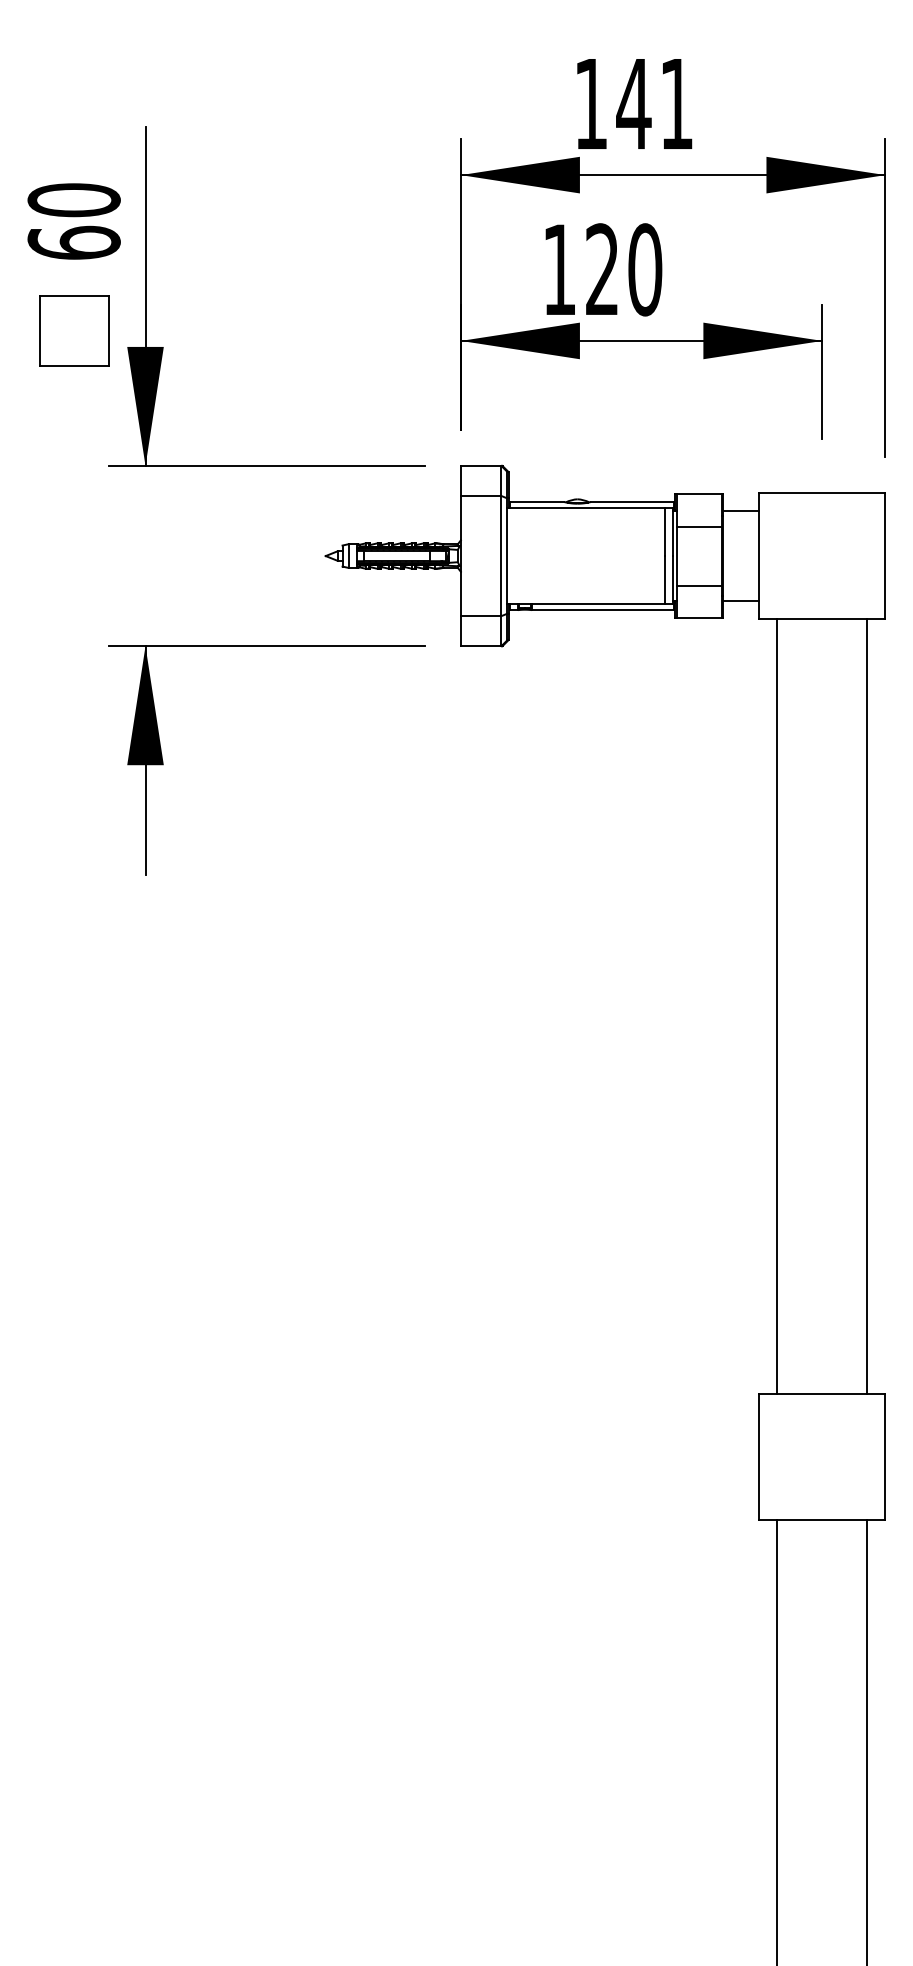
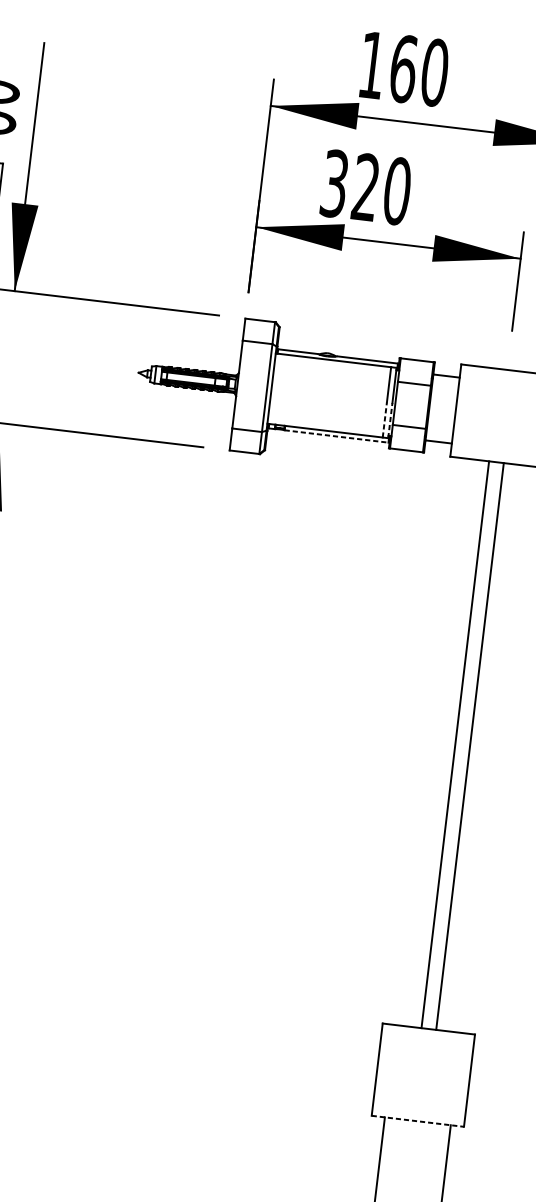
text: (654, 103) -> (418, 70), 141 -> 160
text: (559, 269) -> (334, 183), 120 -> 320
line: (665, 579) -> (385, 419), solid -> dashed
line: (672, 579) -> (390, 420), solid -> dashed
line: (602, 610) -> (336, 436), solid -> dashed
line: (777, 1006) -> (455, 744), moved
line: (867, 1006) -> (470, 746), moved
line: (822, 1520) -> (417, 1121), solid -> dashed

